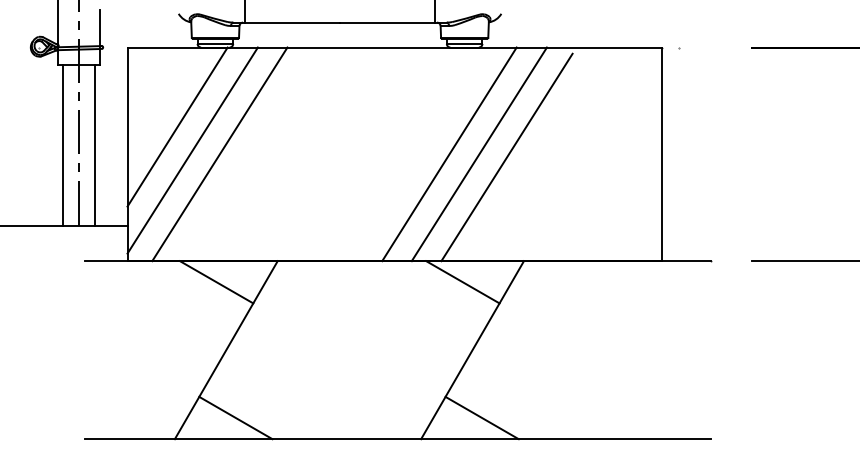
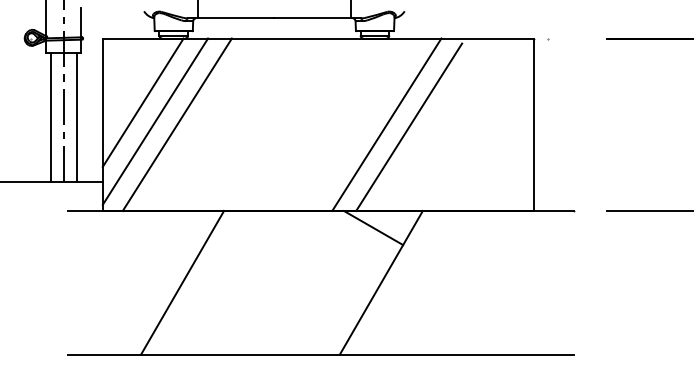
line: (449, 154) -> (362, 124), removed
line: (216, 282) -> (174, 228), removed
line: (235, 417) -> (189, 337), removed
line: (481, 417) -> (388, 337), removed

